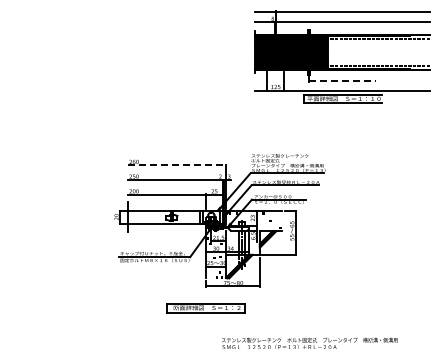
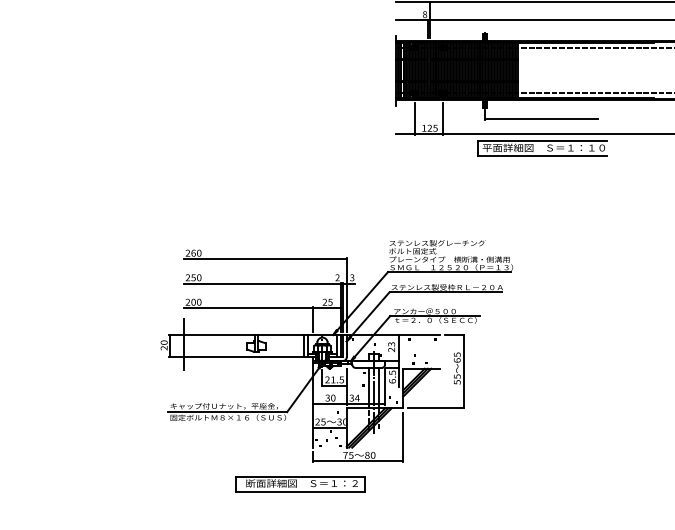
line: (342, 81) -> (541, 119), dashed -> solid
line: (177, 165) -> (265, 259), dashed -> solid
part: (205, 308) -> (299, 484), moved

